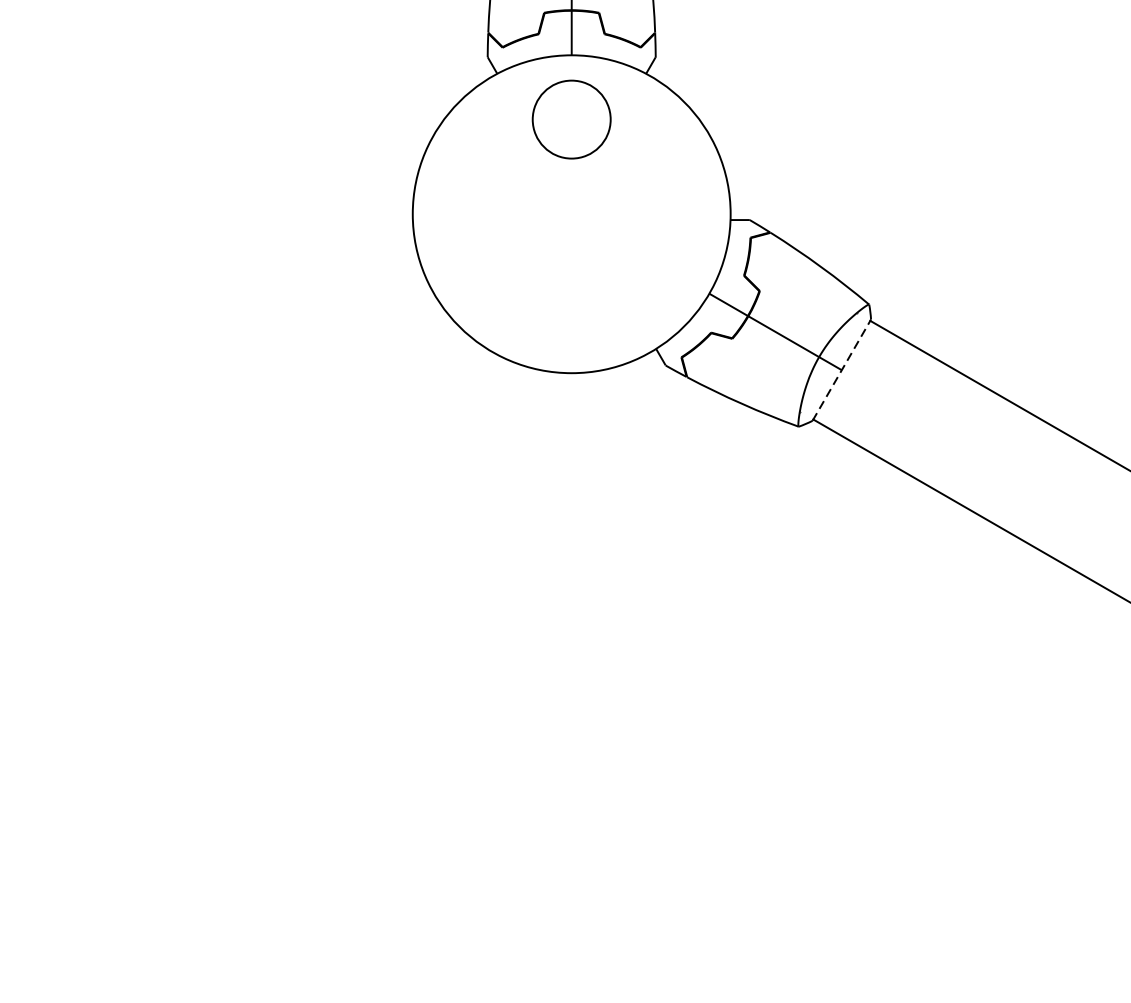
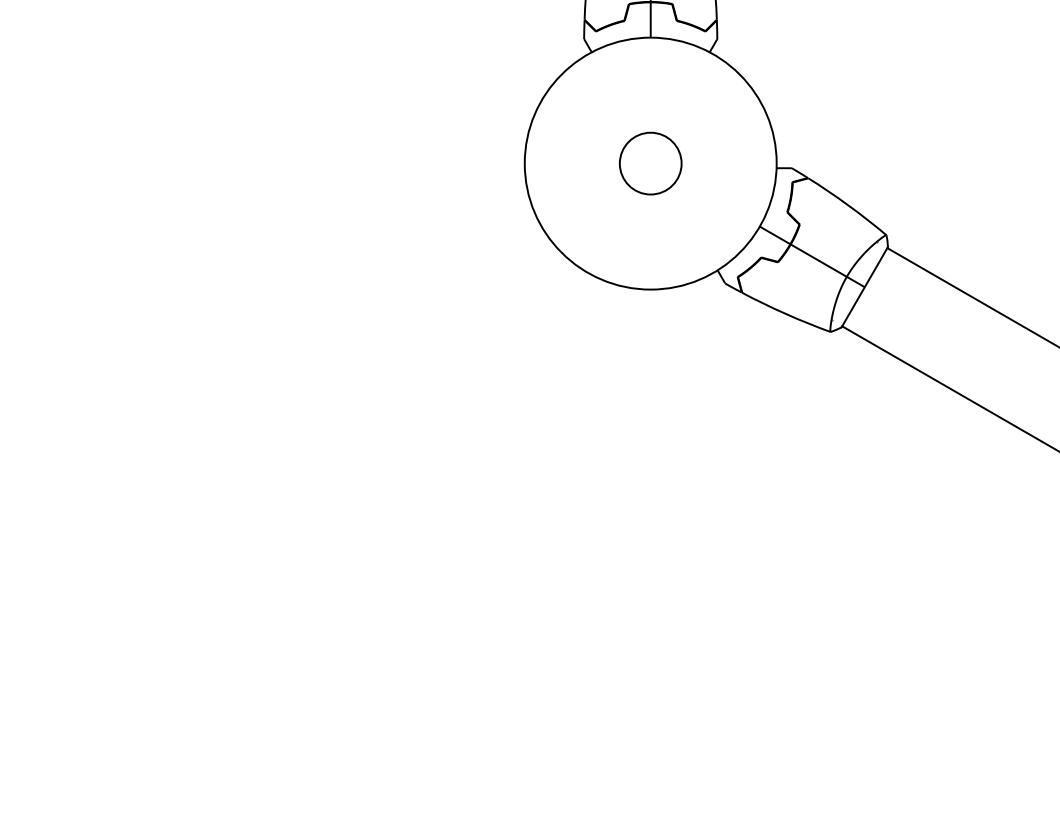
circle: (571, 119) -> (650, 163), moved
line: (842, 369) -> (865, 286), dashed -> solid

